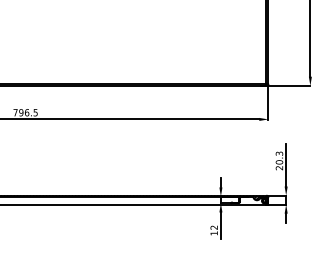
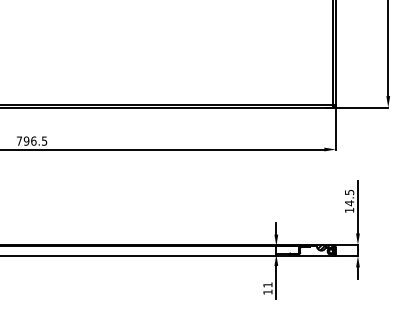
text: (279, 160) -> (349, 201), 20.3 -> 14.5
text: (213, 227) -> (267, 284), 12 -> 11

